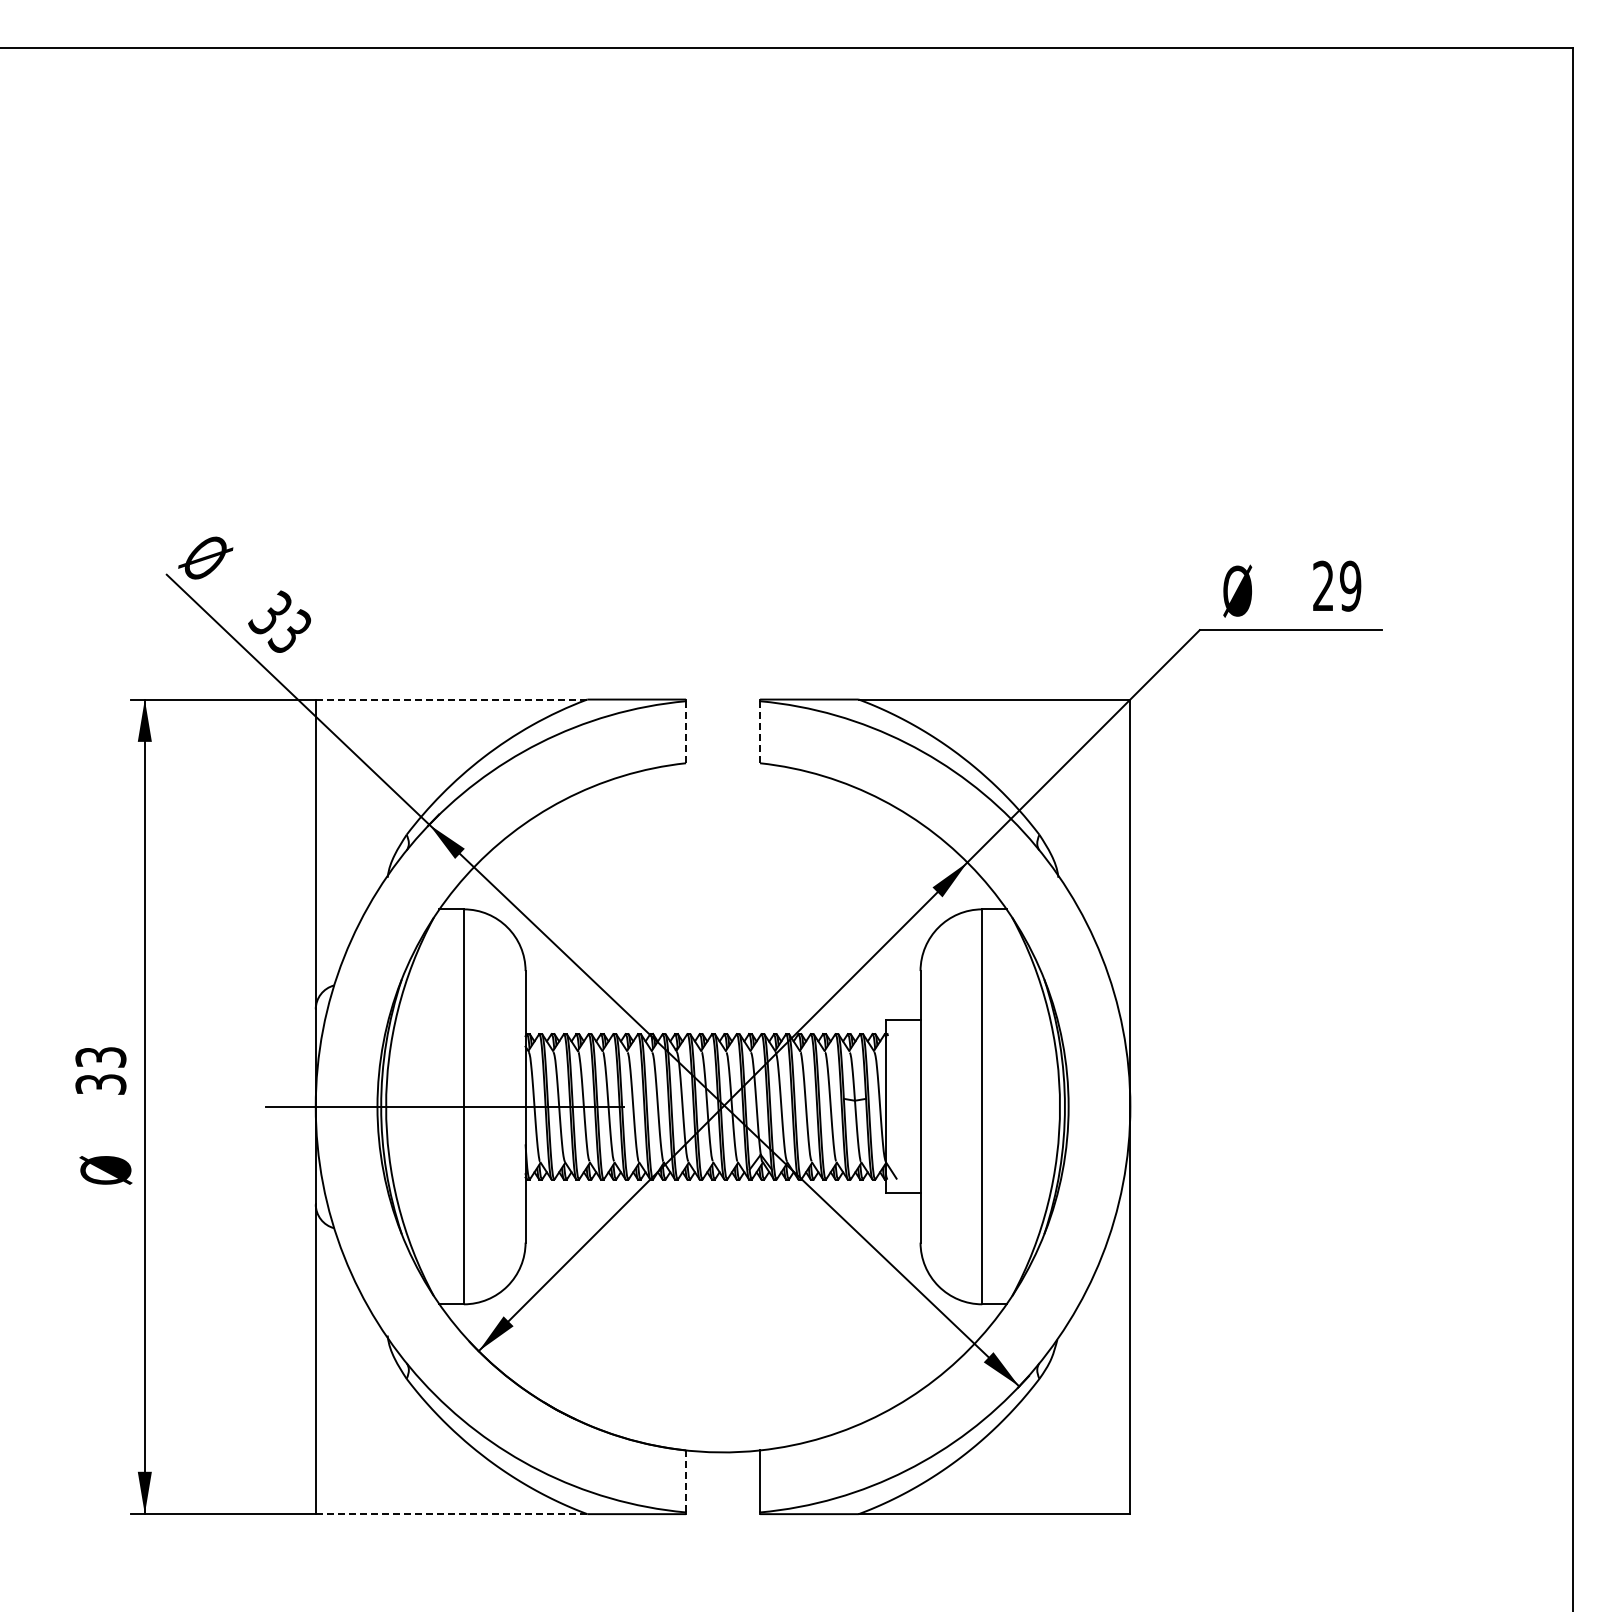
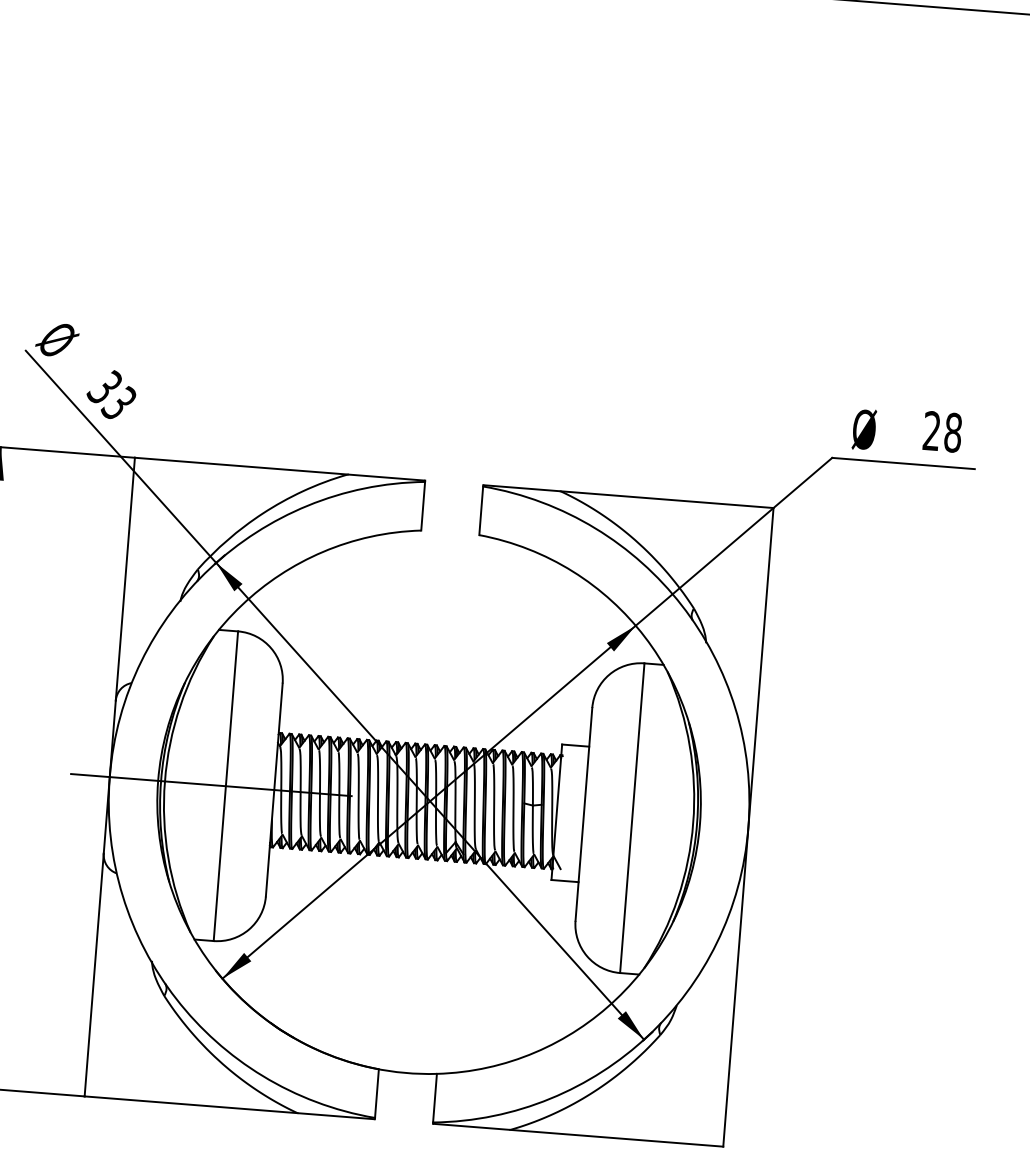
text: (1350, 585) -> (953, 432), 29 -> 28
line: (451, 699) -> (241, 466), dashed -> solid
line: (686, 731) -> (423, 505), dashed -> solid
line: (760, 731) -> (481, 510), dashed -> solid
line: (686, 1480) -> (377, 1092), dashed -> solid
line: (451, 1514) -> (191, 1105), dashed -> solid

